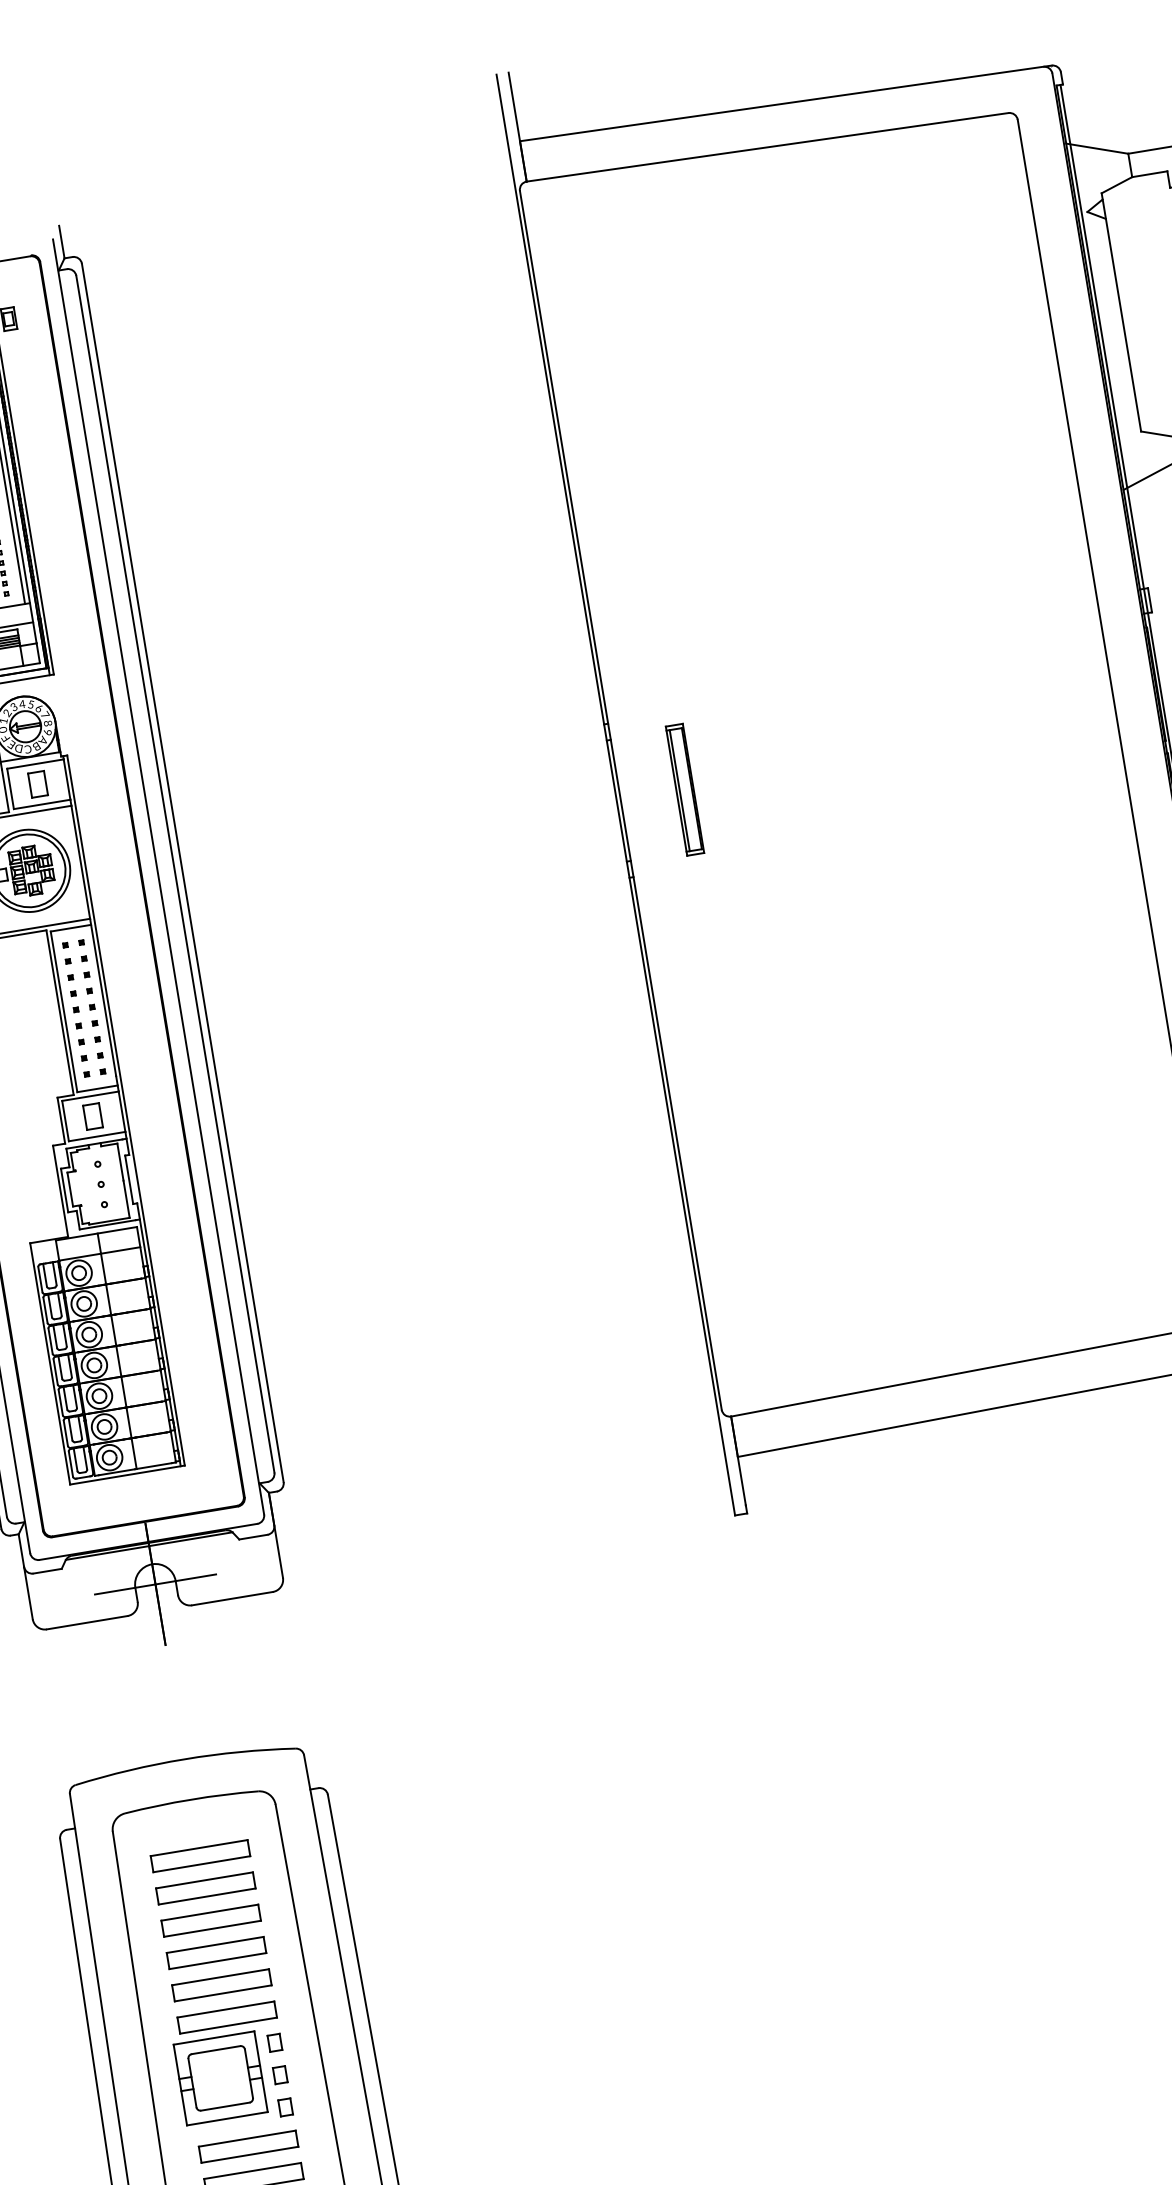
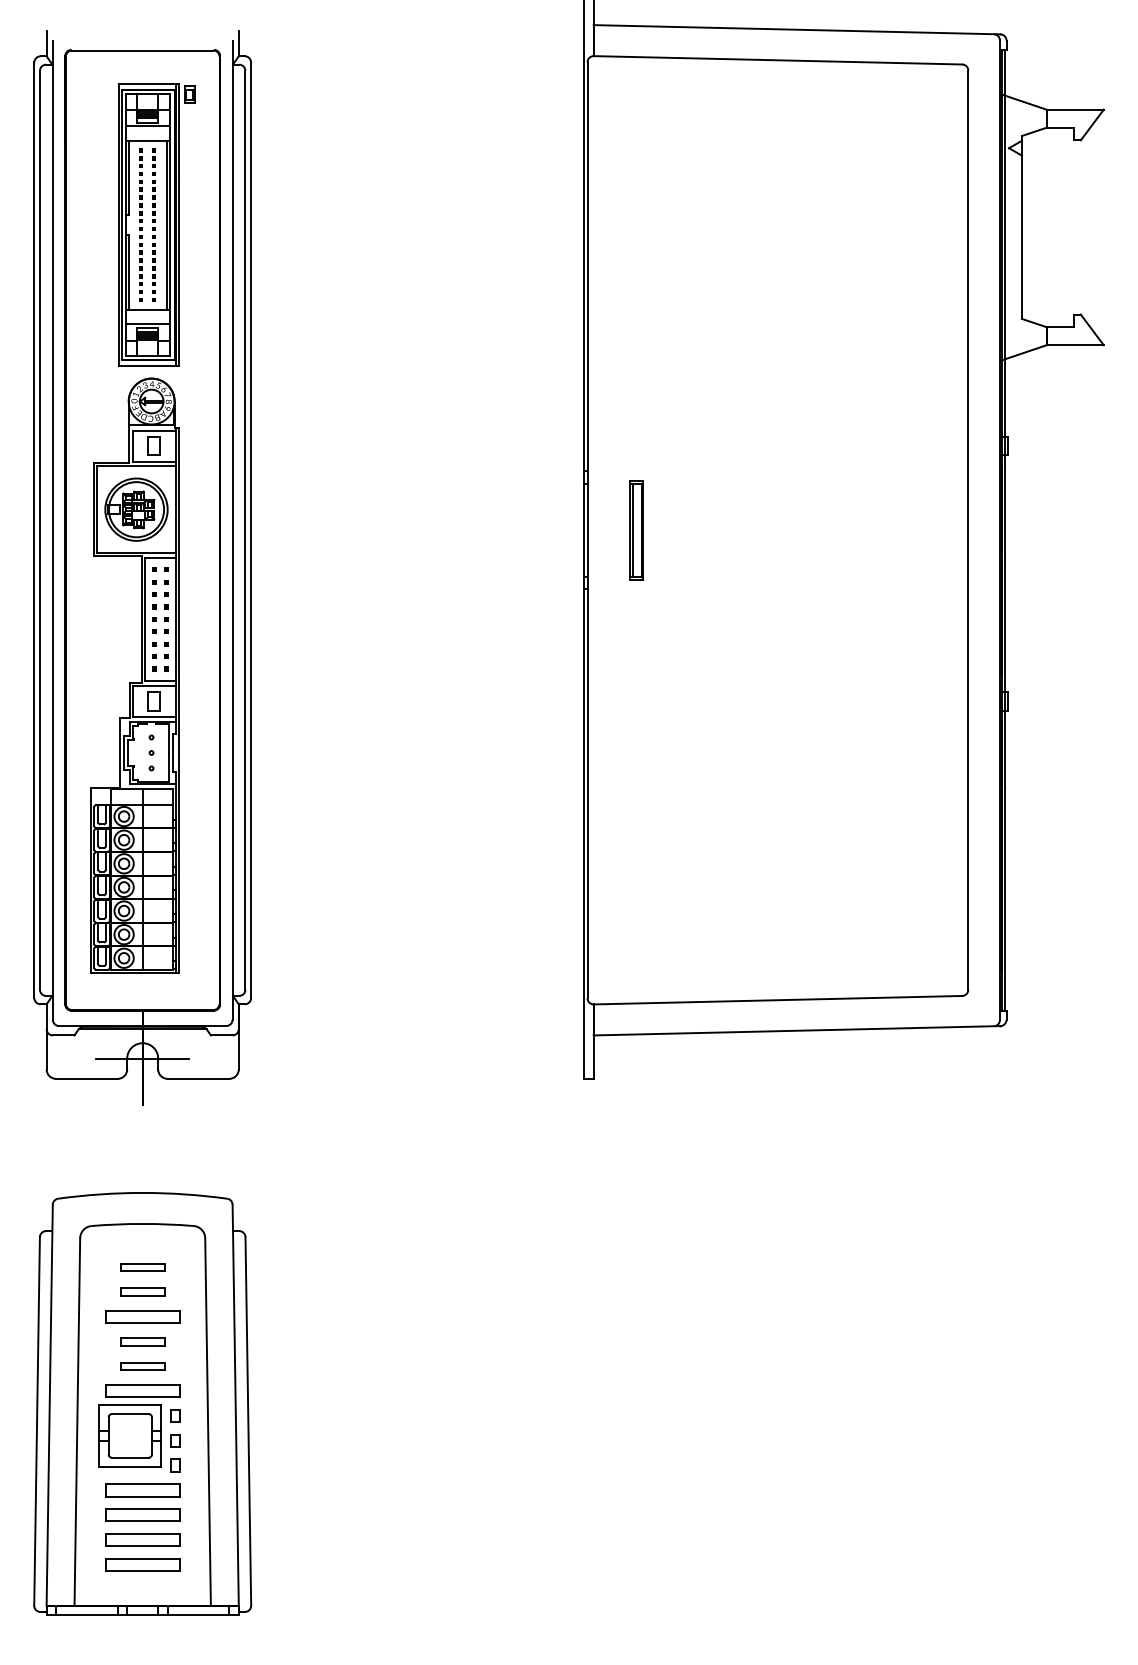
part: (200, 1856) -> (142, 1267), size x0.6
part: (205, 1887) -> (142, 1291), size x0.6
part: (216, 1952) -> (142, 1341), size x0.6
part: (221, 1985) -> (142, 1366), size x0.6

